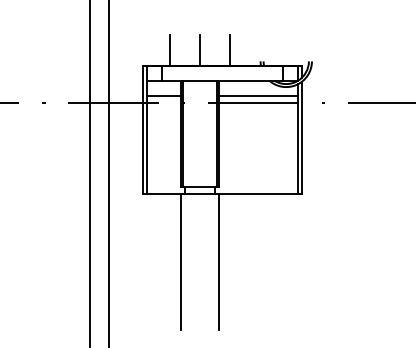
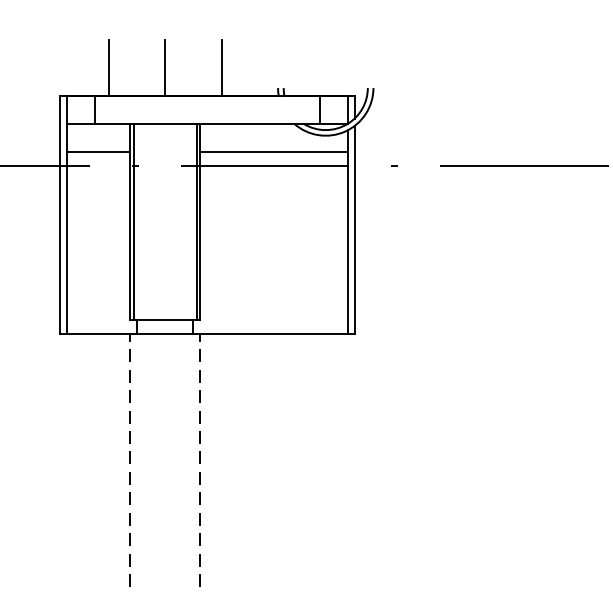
line: (180, 261) -> (129, 459), solid -> dashed
line: (218, 261) -> (200, 459), solid -> dashed

